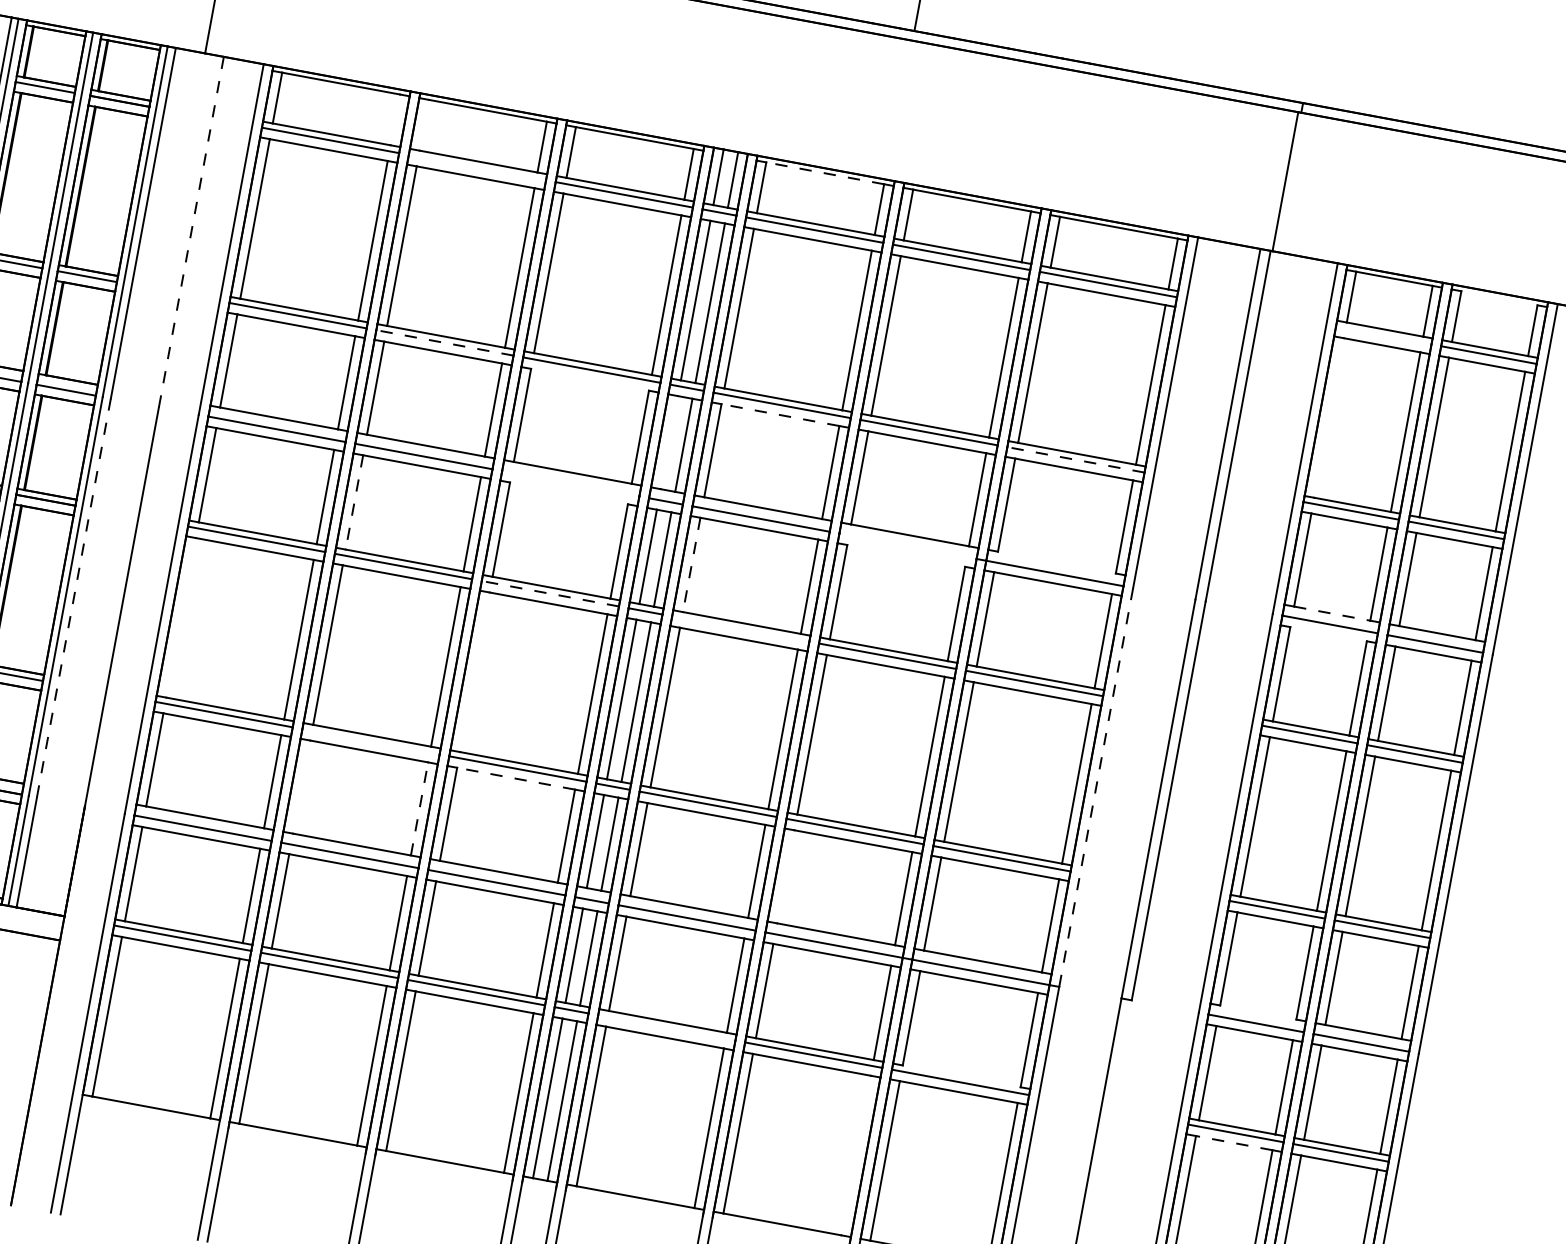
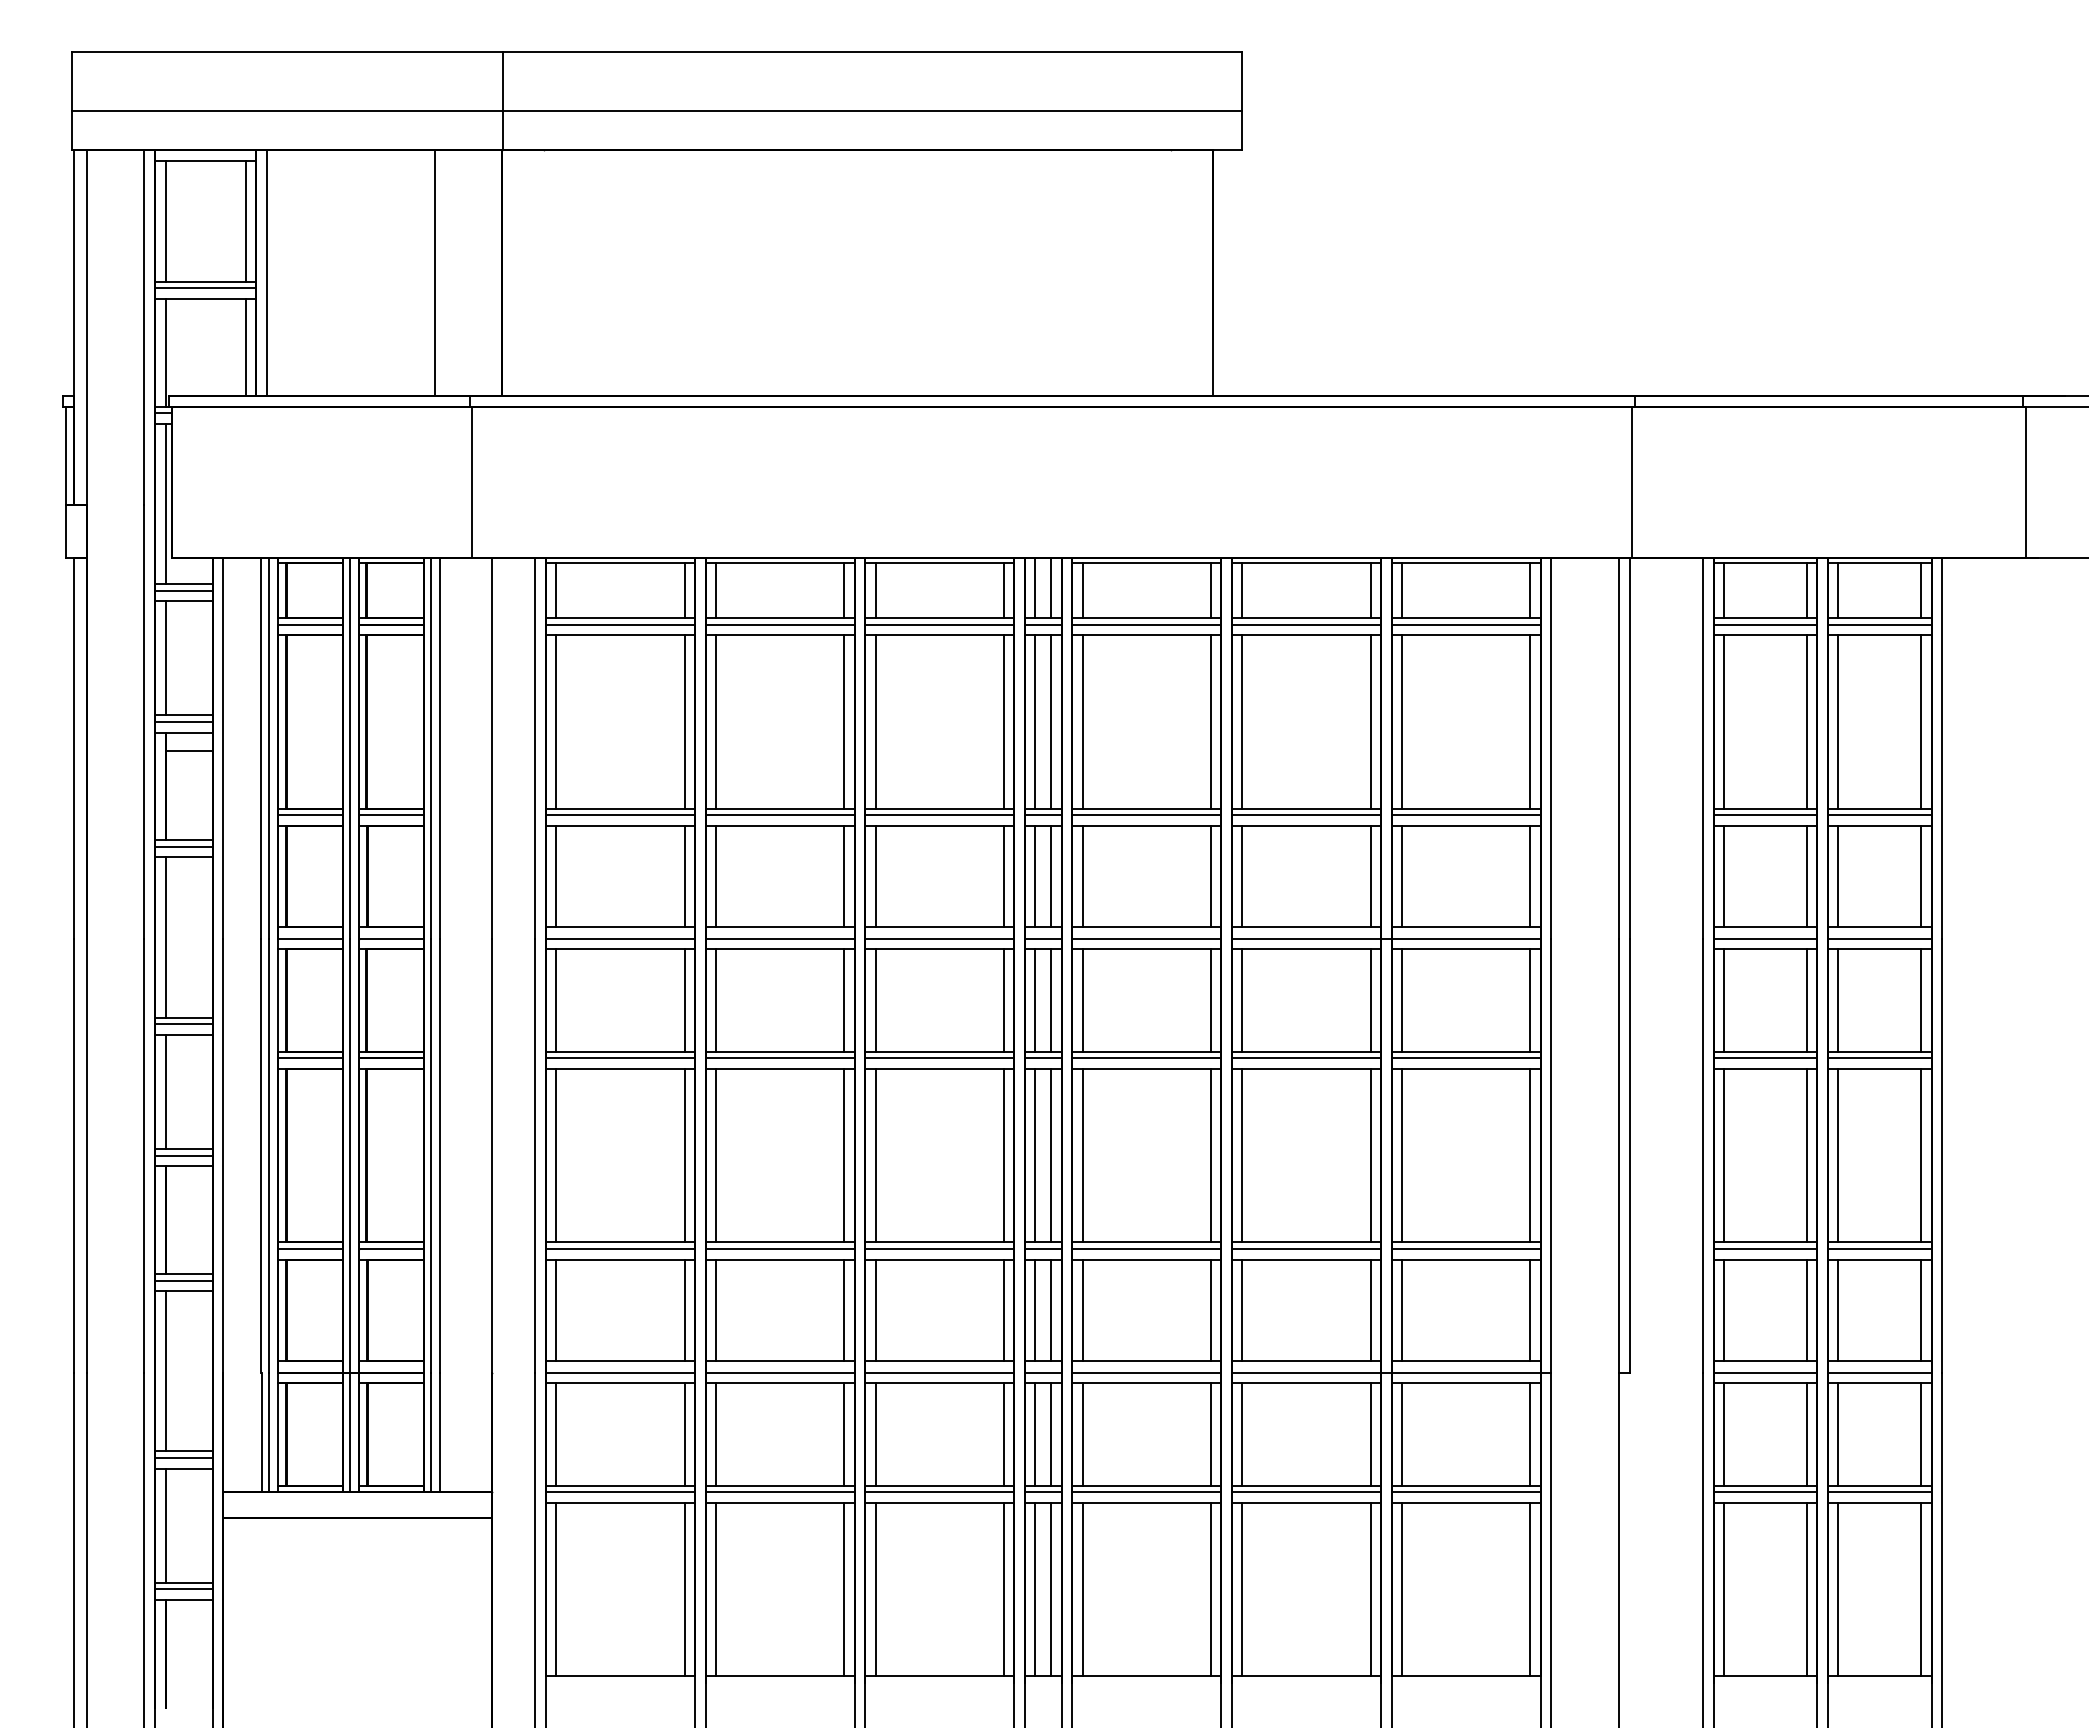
line: (395, 119) -> (684, 590), added
line: (424, 125) -> (716, 590), added
line: (476, 167) -> (779, 624), added
line: (824, 173) -> (1146, 563), dashed -> solid
line: (191, 232) -> (492, 748), dashed -> solid
line: (1499, 298) -> (1879, 563), added
line: (1383, 335) -> (1765, 624), added
line: (445, 343) -> (780, 815), dashed -> solid
line: (589, 379) -> (939, 825), added
line: (780, 414) -> (1146, 825), dashed -> solid
line: (1329, 417) -> (1724, 721), added
line: (669, 442) -> (1035, 876), added
line: (1076, 460) -> (1466, 815), dashed -> solid
line: (570, 483) -> (939, 938), added
line: (568, 493) -> (939, 949), added
line: (354, 503) -> (716, 1001), dashed -> solid
line: (908, 545) -> (1306, 938), added
line: (906, 556) -> (1306, 949), added
line: (1057, 563) -> (1466, 927), added
line: (691, 565) -> (1082, 1001), dashed -> solid
line: (550, 593) -> (939, 1058), dashed -> solid
line: (73, 597) -> (439, 1155), dashed -> solid
line: (1332, 614) -> (1765, 927), dashed -> solid
line: (181, 617) -> (556, 1155), added
line: (740, 628) -> (1146, 1058), added
line: (1328, 634) -> (1765, 949), added
line: (474, 672) -> (875, 1155), added
line: (370, 742) -> (779, 1249), added
line: (515, 778) -> (939, 1259), dashed -> solid
line: (302, 786) -> (716, 1309), added
line: (1096, 787) -> (1551, 1155), dashed -> solid
line: (419, 809) -> (844, 1310), dashed -> solid
line: (785, 876) -> (1242, 1309), added
line: (1258, 1012) -> (1765, 1360), added
line: (666, 1028) -> (1146, 1492), added
line: (962, 1076) -> (1466, 1485), added
line: (1234, 1142) -> (1765, 1502), dashed -> solid
line: (855, 1155) -> (1370, 1589), added

